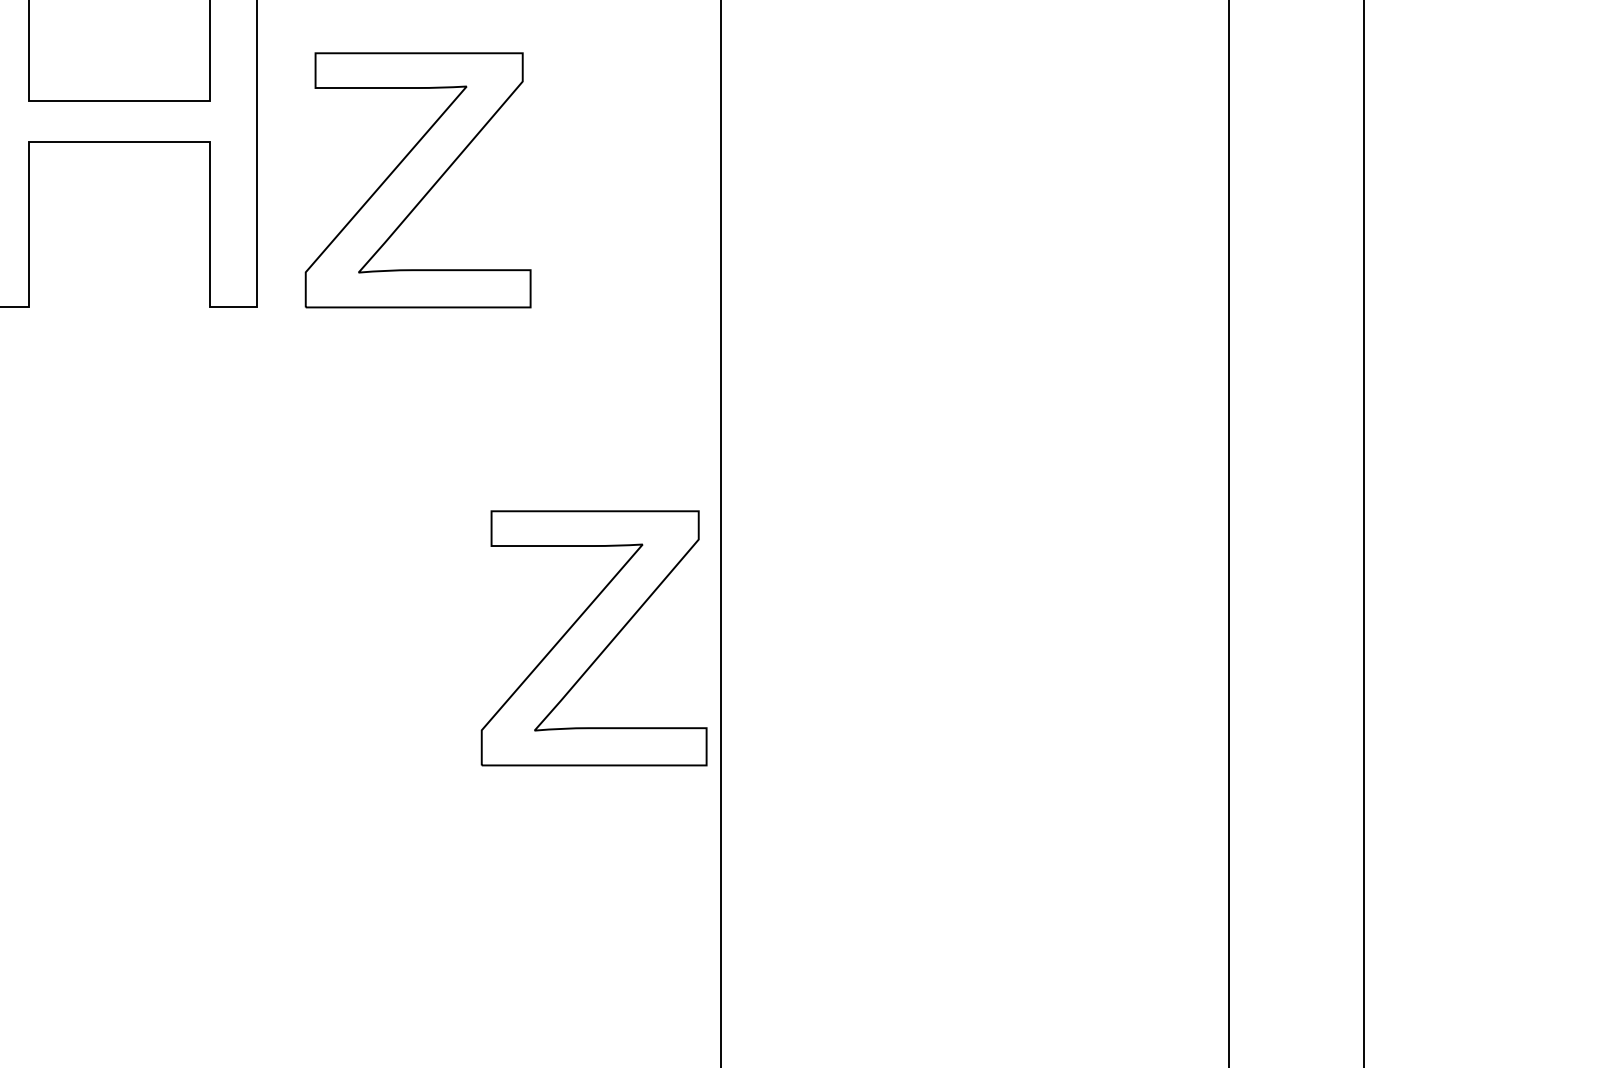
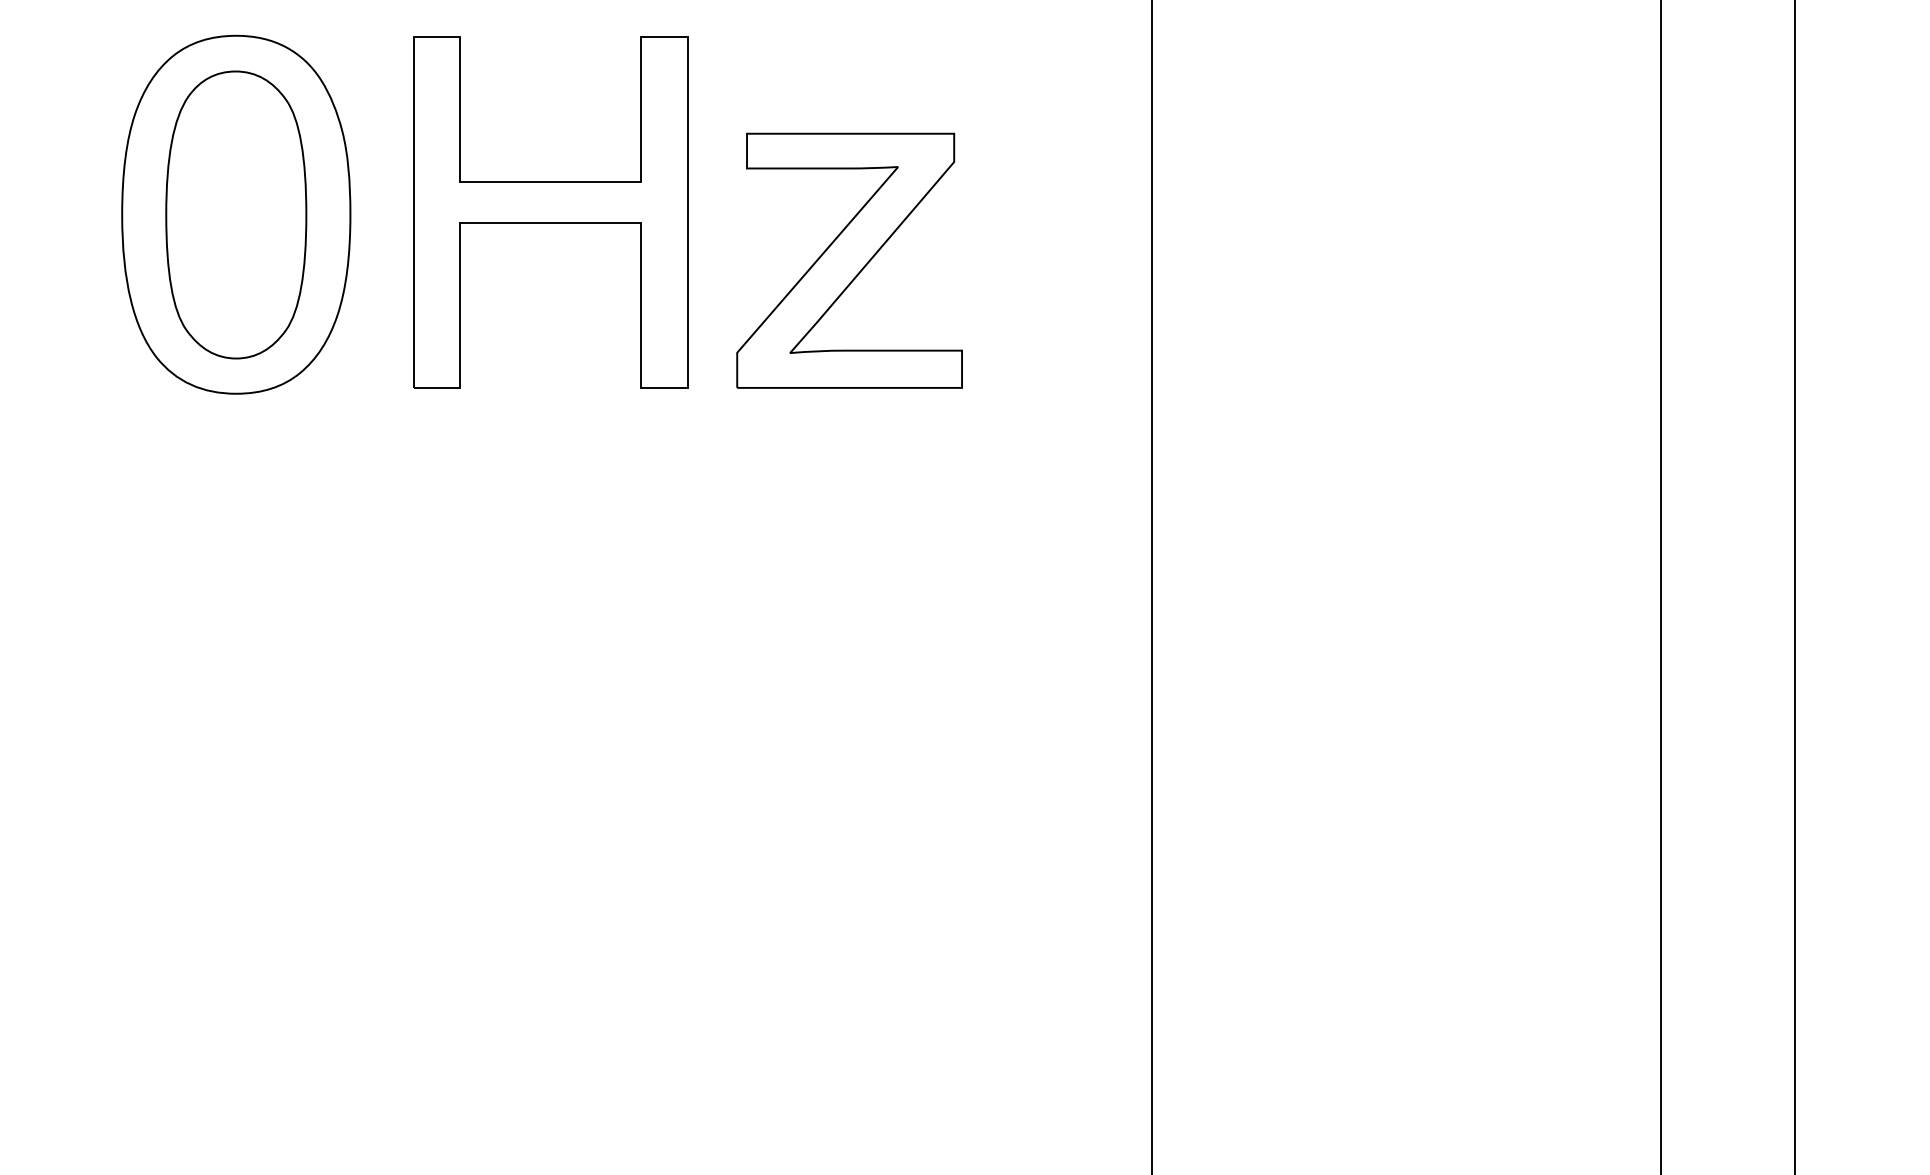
part: (594, 638) -> (1025, 718), removed

